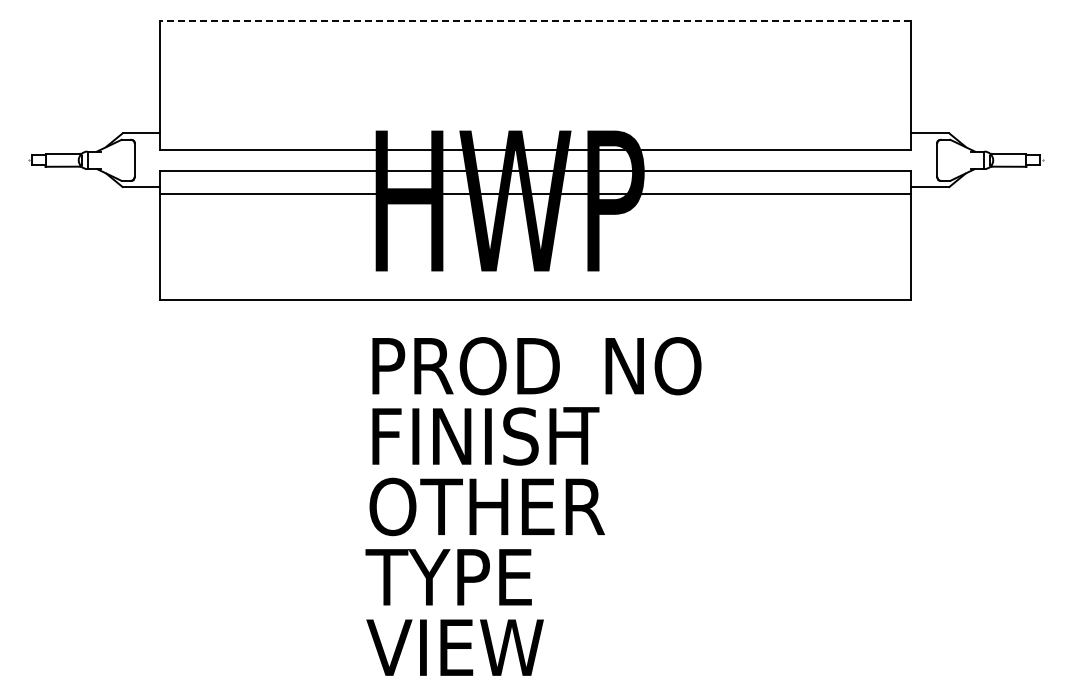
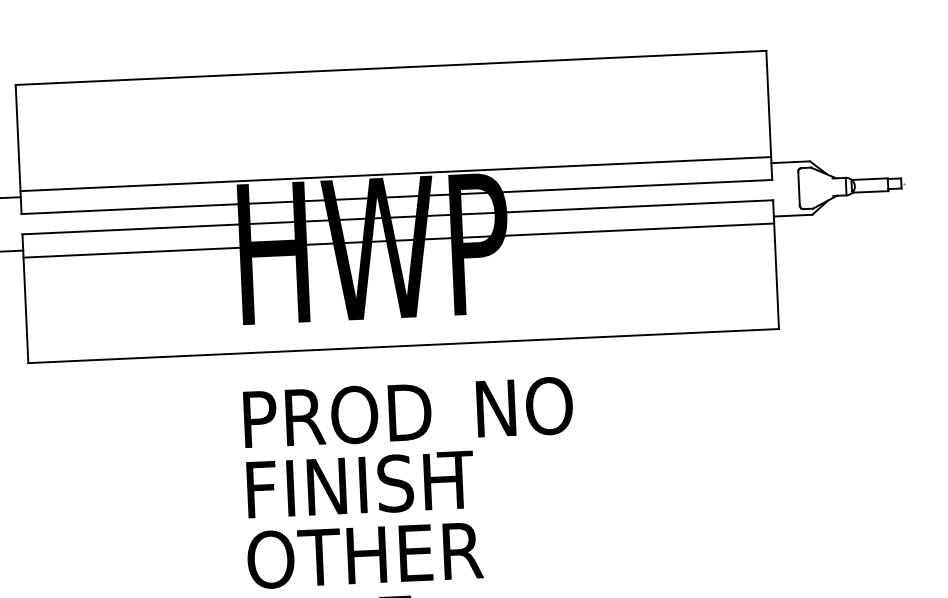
line: (535, 21) -> (391, 68), dashed -> solid
line: (534, 127) -> (395, 174), added

